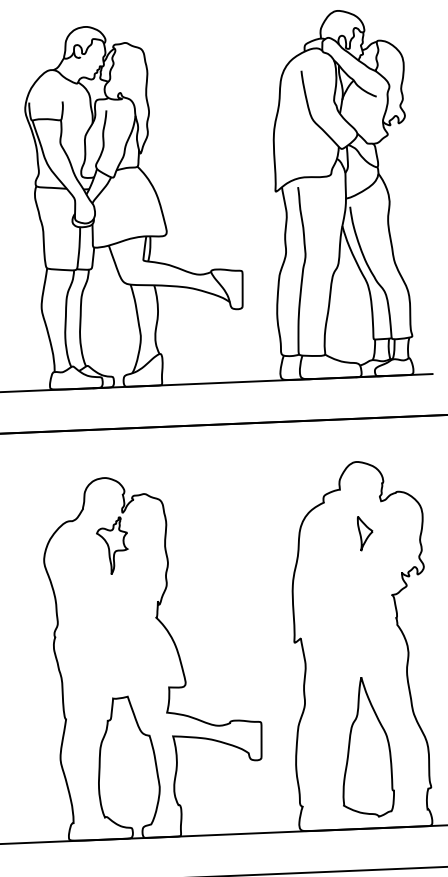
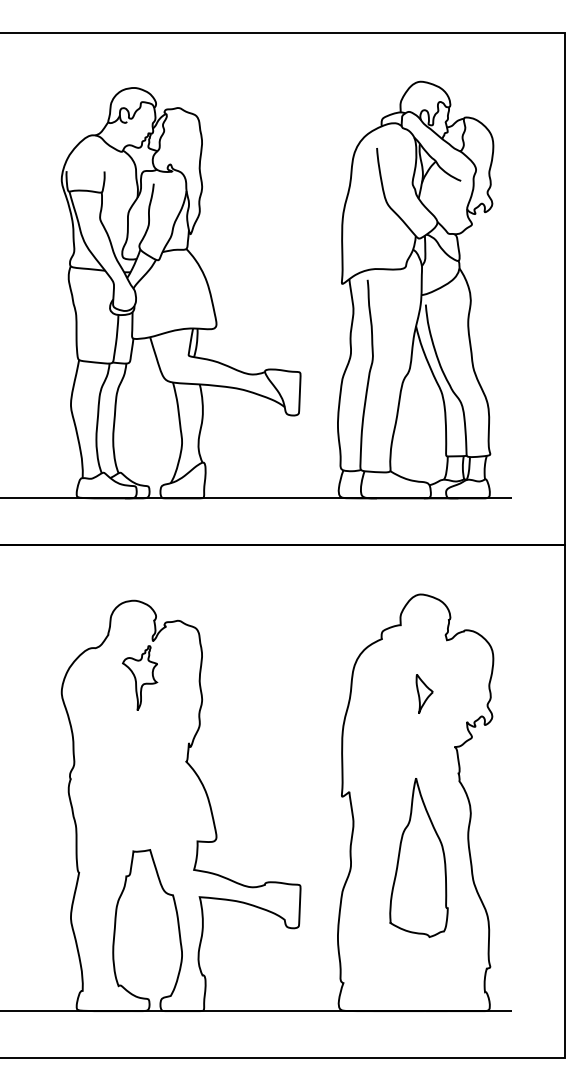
part: (365, 532) -> (424, 693), moved
part: (366, 747) -> (418, 857), moved

